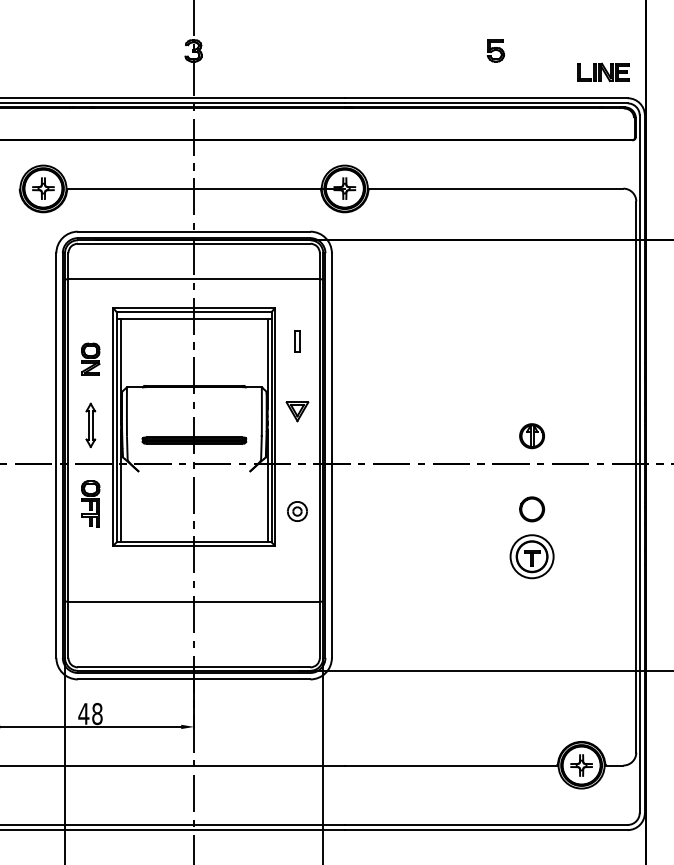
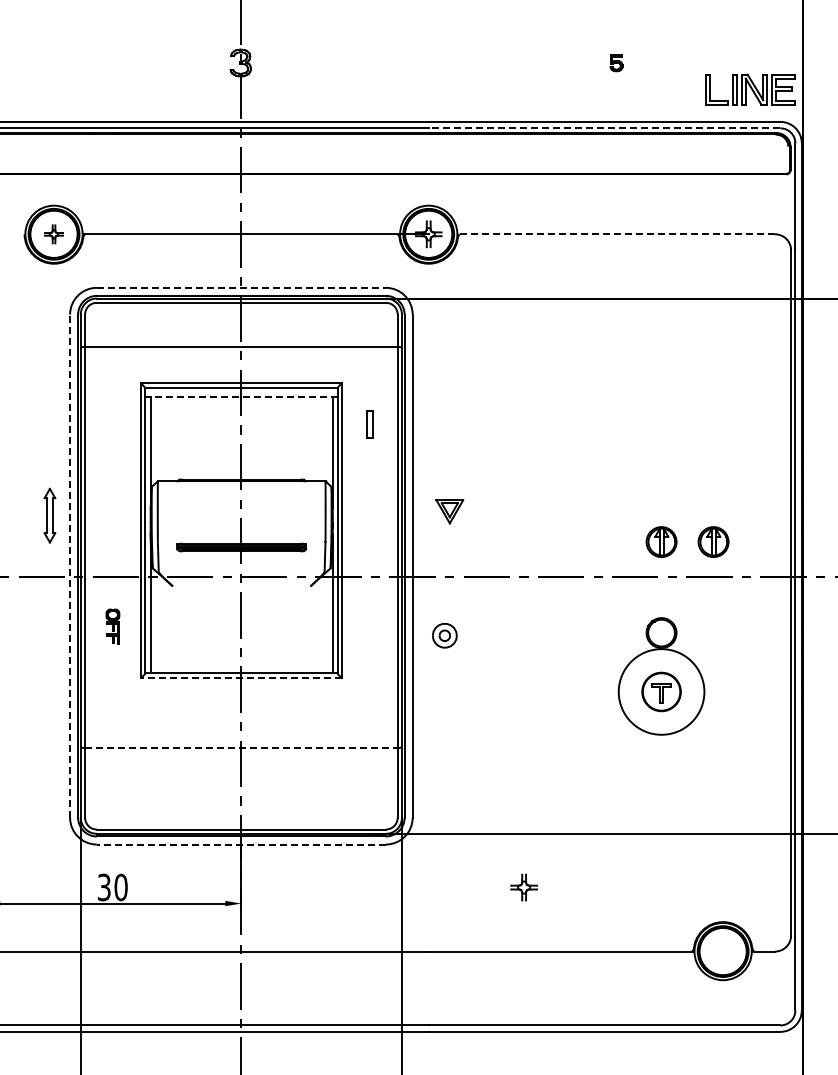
part: (495, 51) -> (616, 63), size x0.6
part: (603, 72) -> (750, 89), size x1.4
line: (486, 103) -> (604, 128), solid -> dashed
part: (43, 188) -> (53, 234), size x0.7
line: (495, 188) -> (616, 234), solid -> dashed
line: (194, 231) -> (241, 287), solid -> dashed
line: (193, 319) -> (240, 396), solid -> dashed
part: (90, 359) -> (112, 446), removed
part: (297, 411) -> (449, 511), moved
part: (90, 425) -> (49, 515), moved
part: (573, 435) -> (713, 541), added
line: (56, 455) -> (70, 566), solid -> dashed
part: (90, 504) -> (112, 626), size x0.6
part: (297, 511) -> (444, 635), moved
line: (194, 545) -> (241, 678), solid -> dashed
circle: (532, 556) -> (661, 691), size x1.6
line: (194, 602) -> (241, 748), solid -> dashed
line: (194, 679) -> (241, 844), solid -> dashed
text: (90, 714) -> (112, 887), 48 -> 30
part: (581, 765) -> (523, 887), moved

